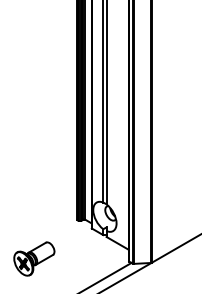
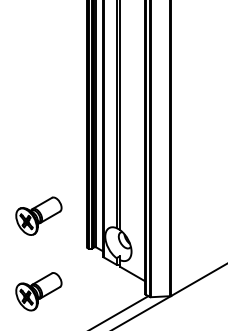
part: (34, 191) -> (39, 215), added

